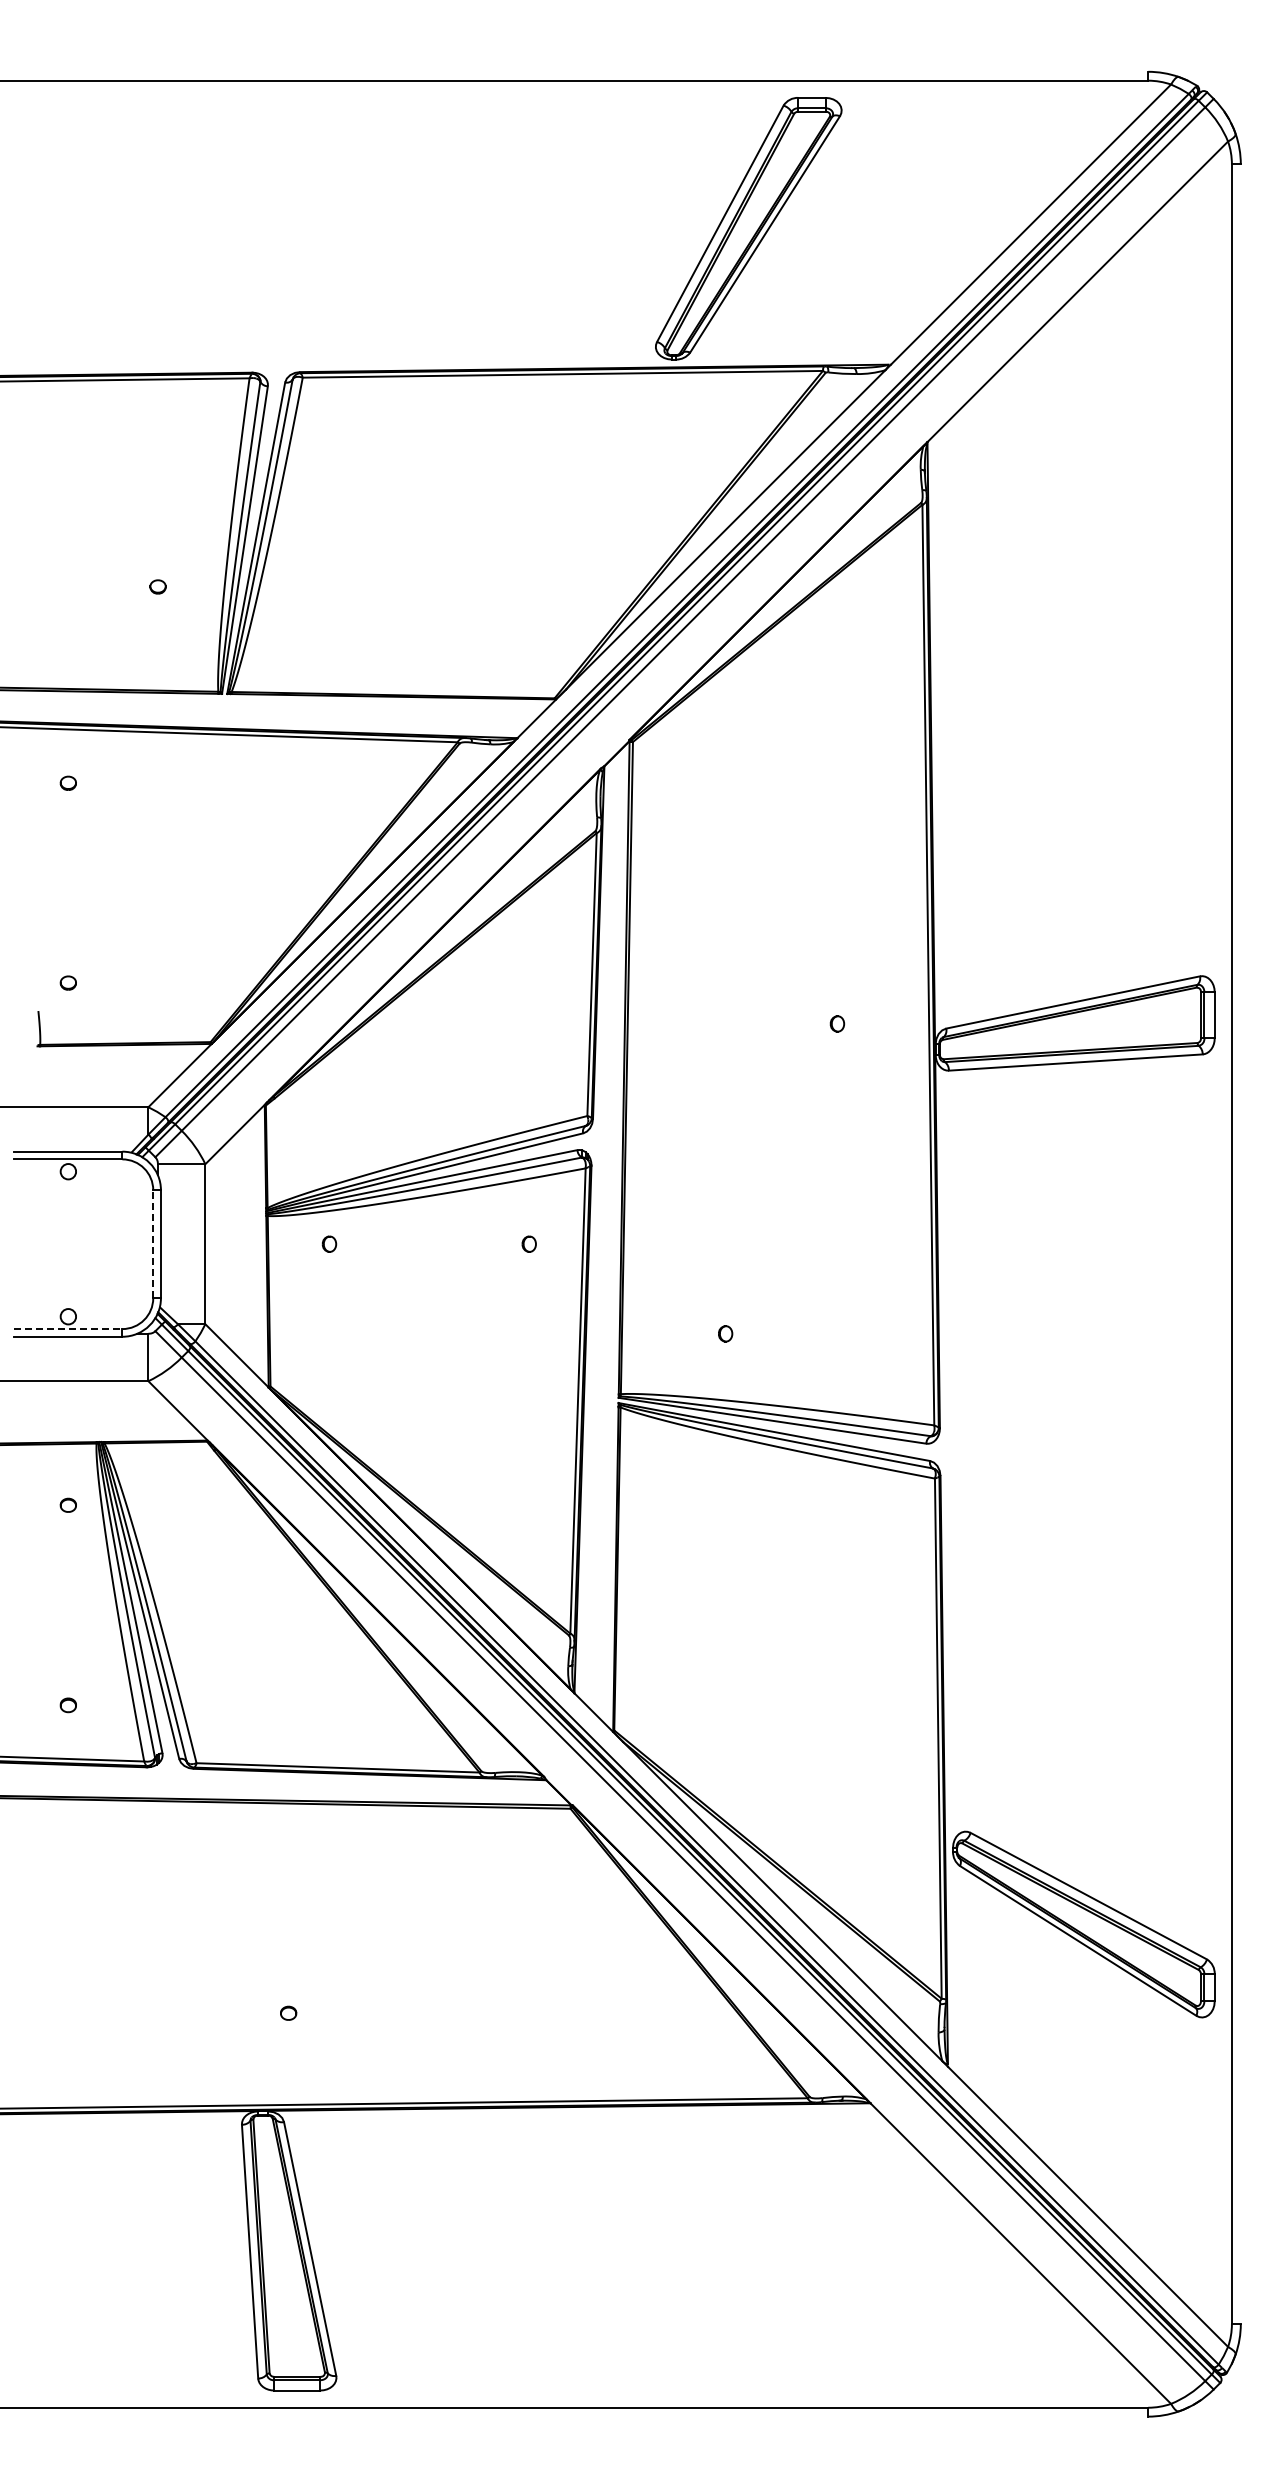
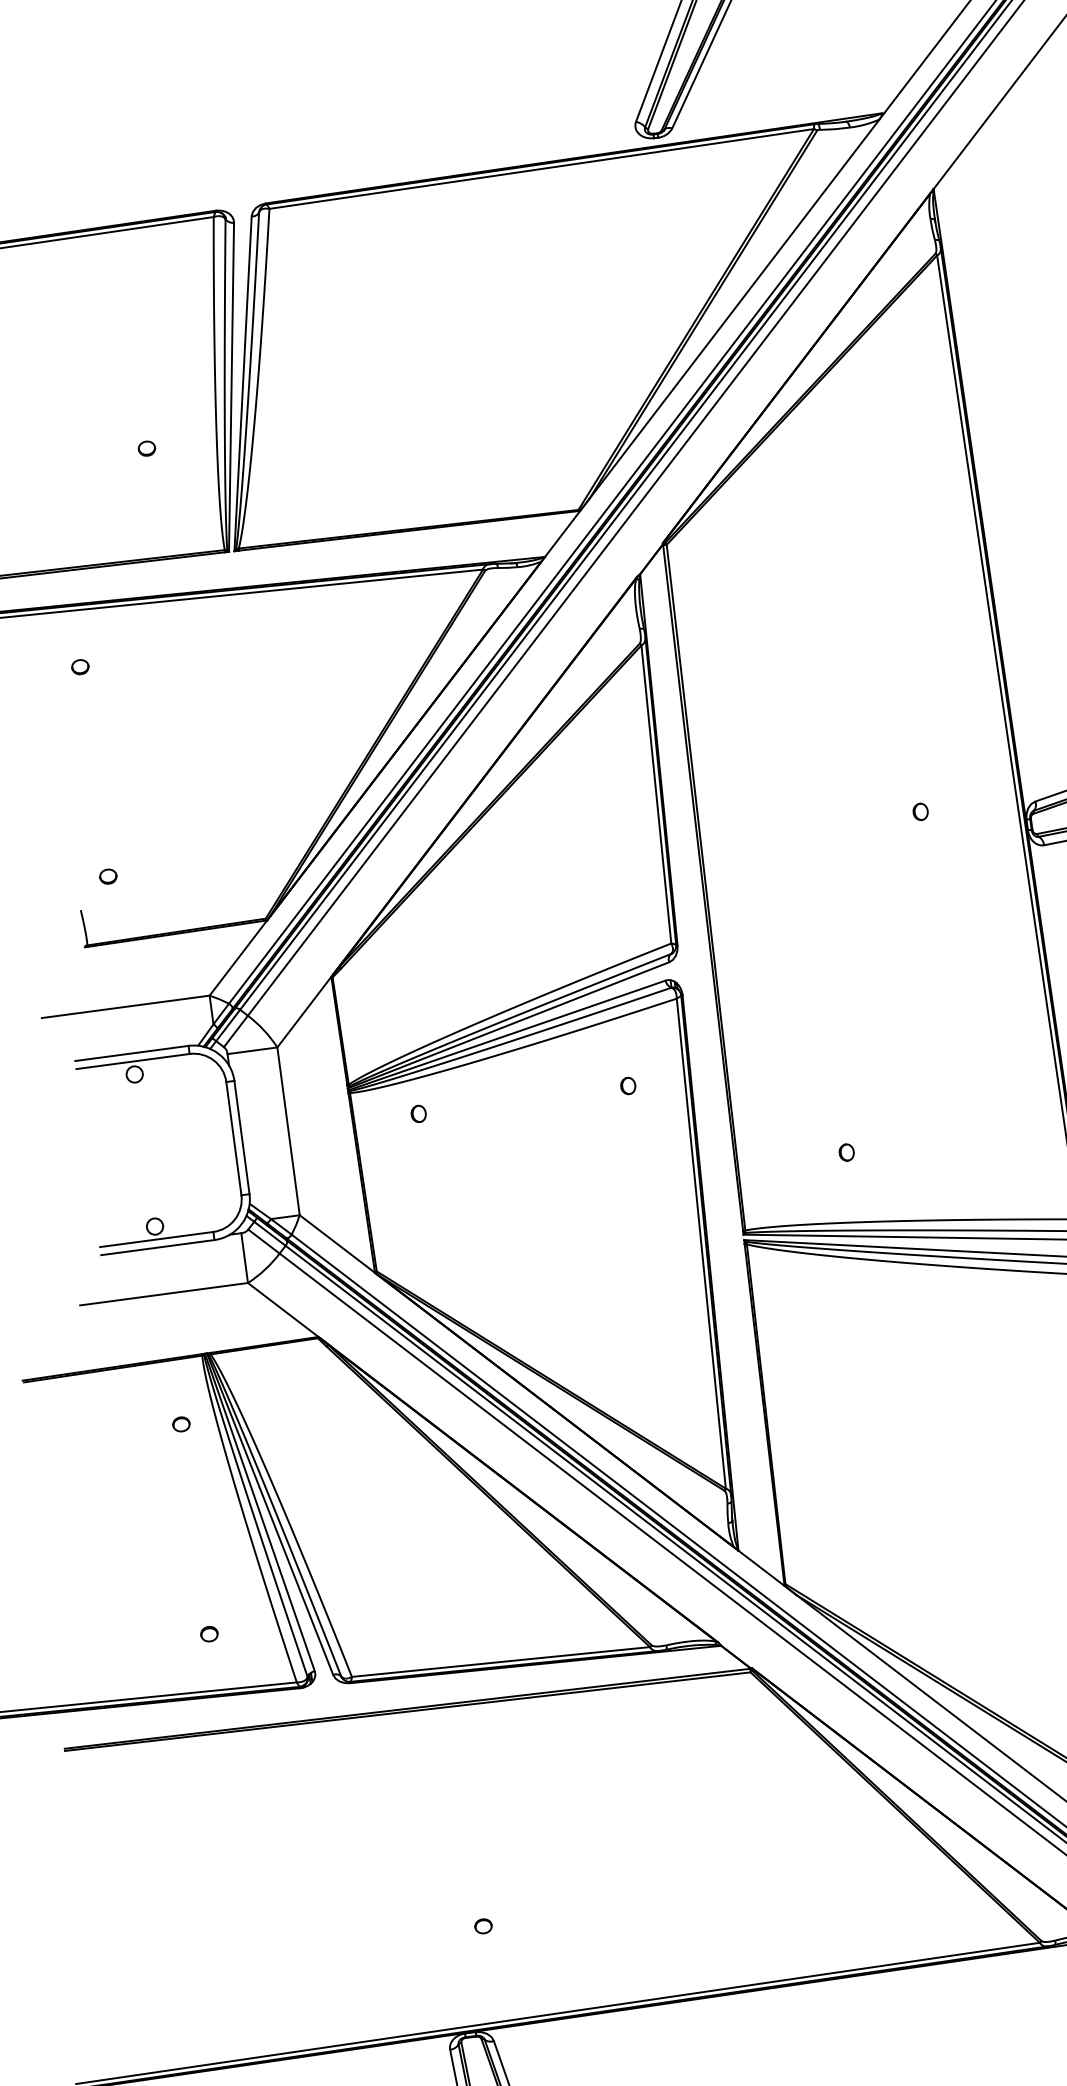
line: (153, 1244) -> (234, 1138), dashed -> solid
line: (68, 1329) -> (156, 1239), dashed -> solid

